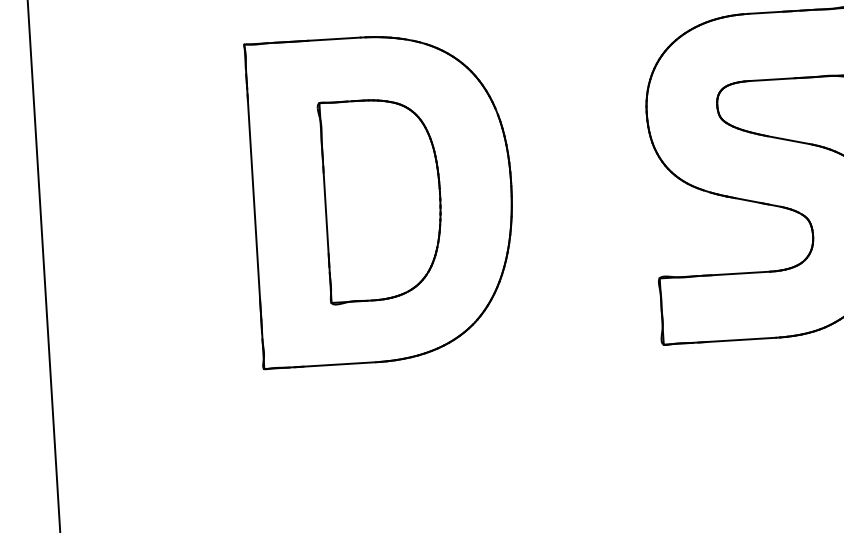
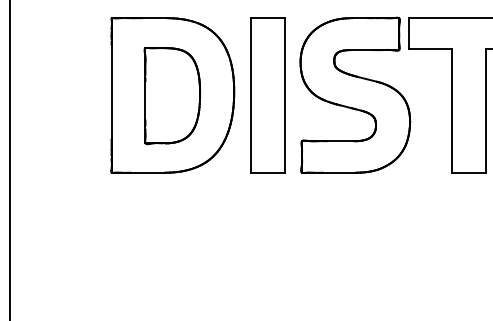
part: (581, 186) -> (267, 95), added

